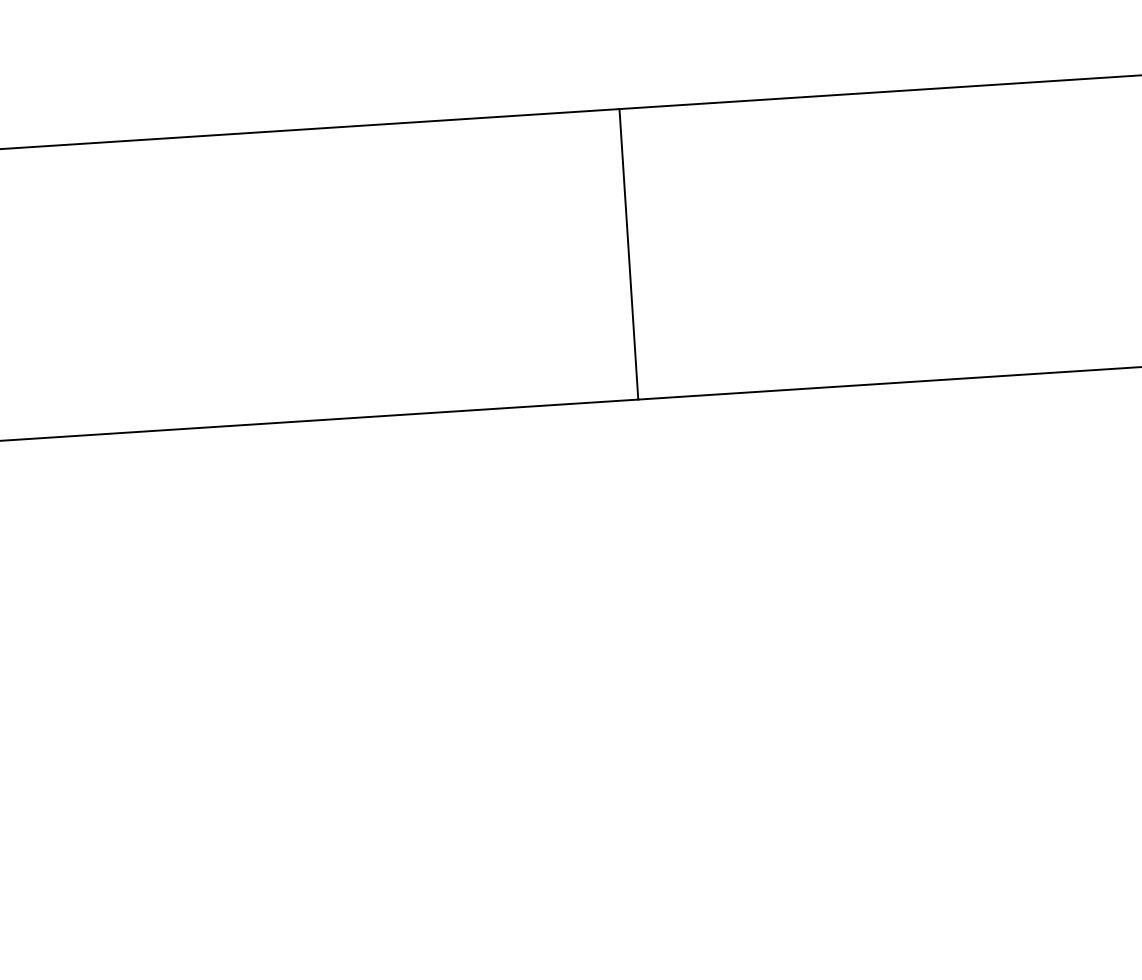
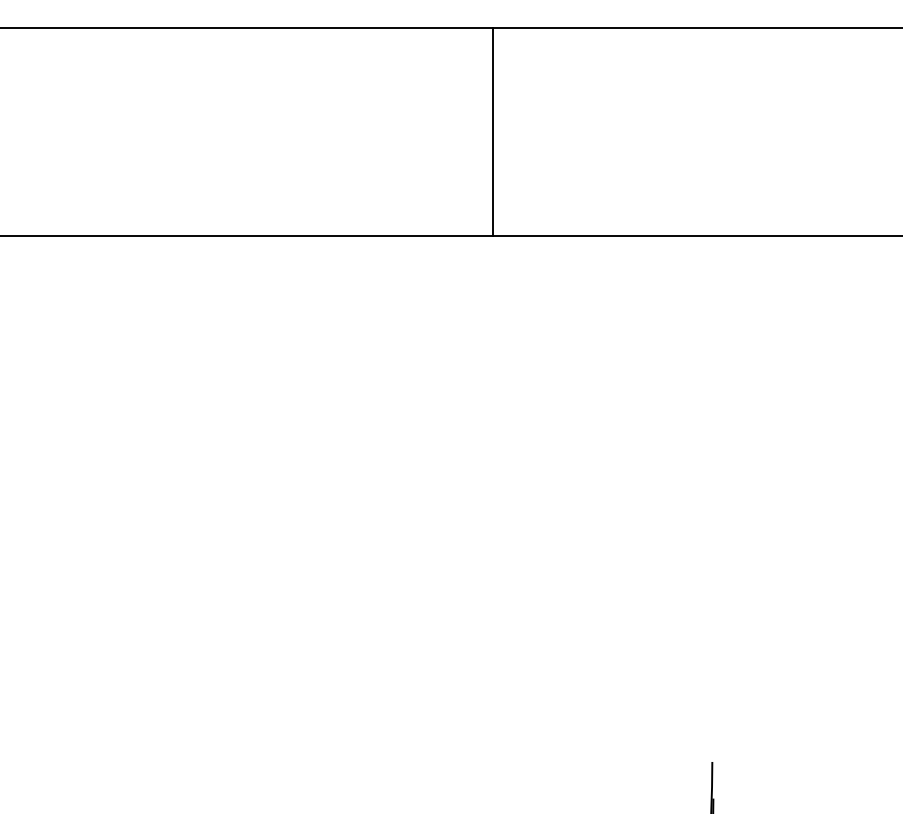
line: (628, 253) -> (492, 131), moved

